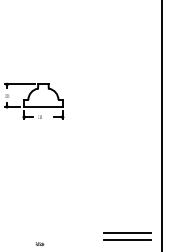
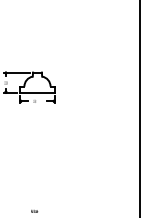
line: (127, 232) -> (110, 201), removed
line: (127, 239) -> (110, 207), removed

